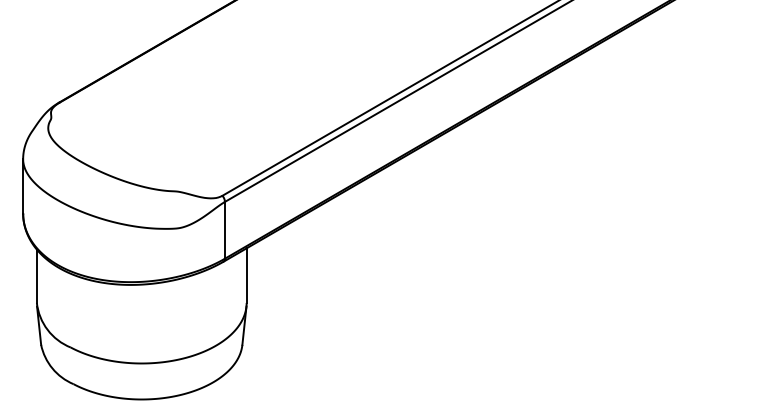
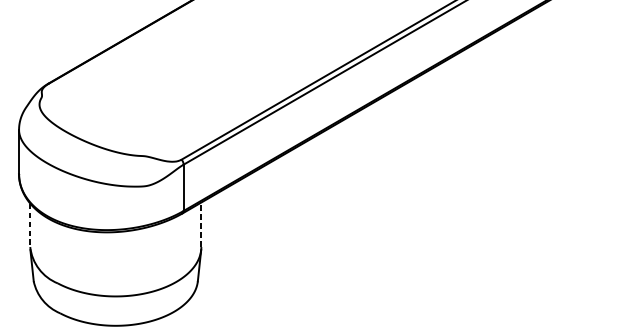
line: (246, 275) -> (201, 224), solid -> dashed
line: (36, 276) -> (29, 225), solid -> dashed

